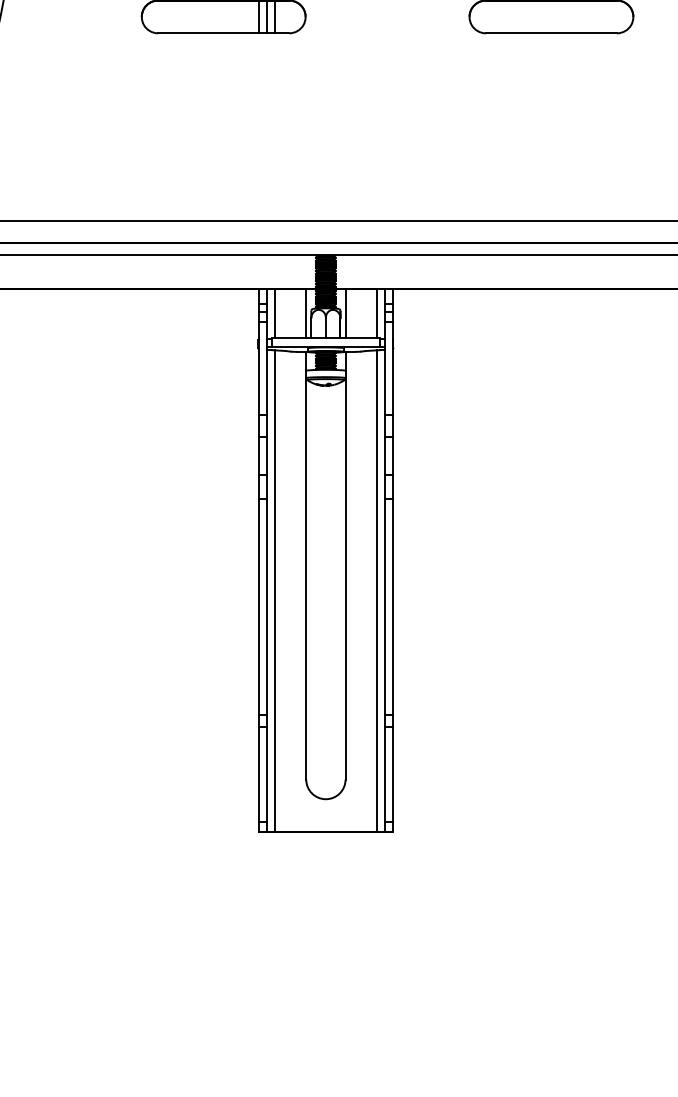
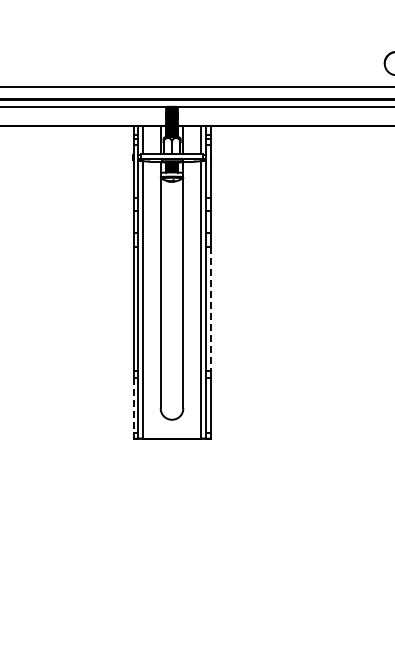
line: (392, 607) -> (210, 309), solid -> dashed
line: (259, 774) -> (133, 405), solid -> dashed

